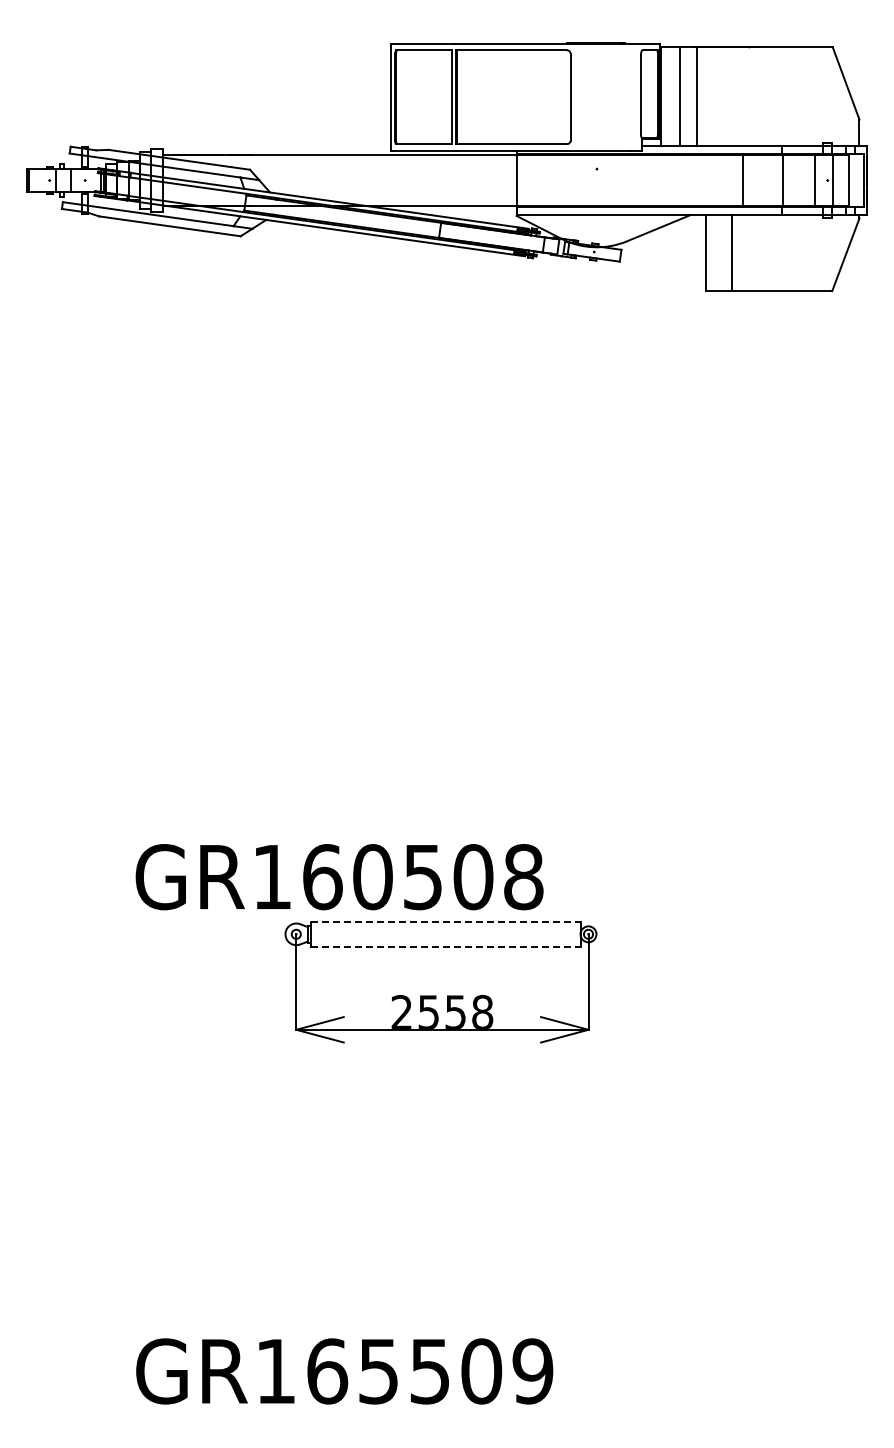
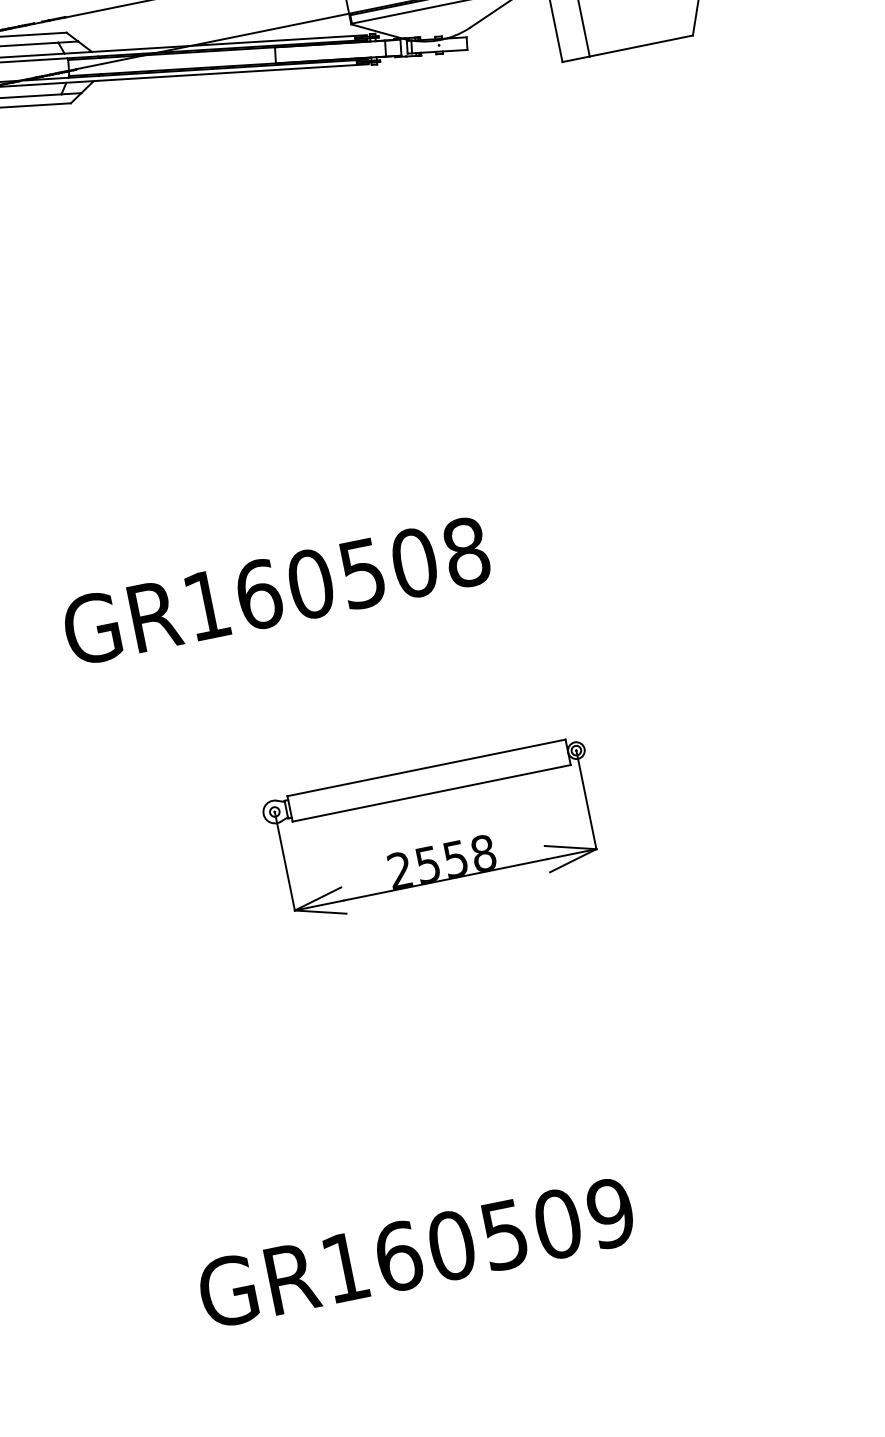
text: (339, 877) -> (276, 591), moved
line: (445, 922) -> (426, 768), dashed -> solid
line: (445, 946) -> (431, 793), dashed -> solid
text: (378, 1371) -> (451, 1245), GR165509 -> GR160509

